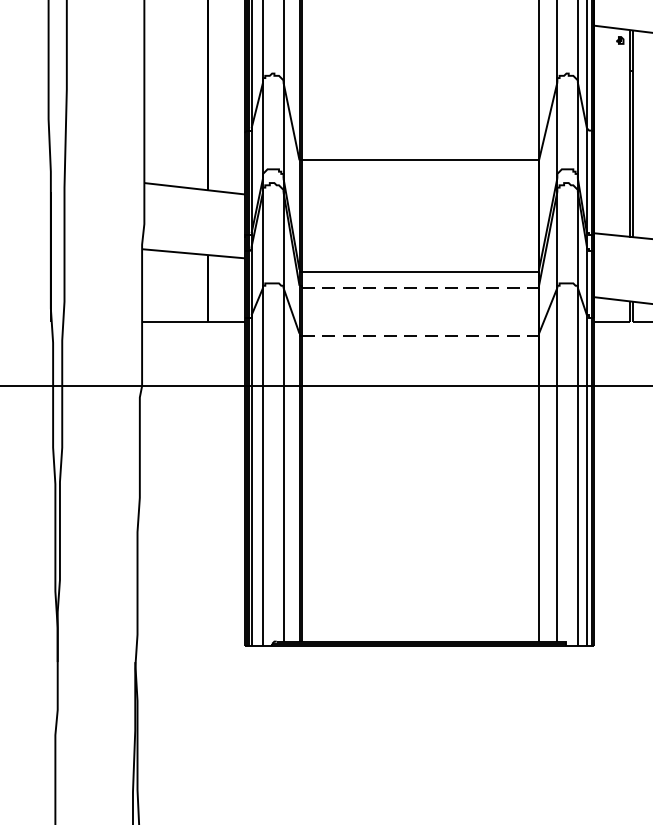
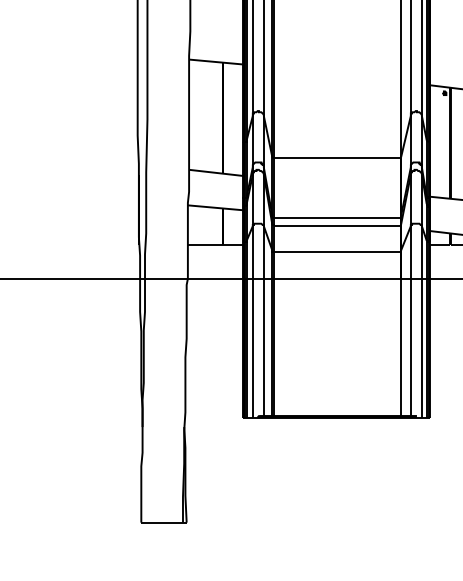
line: (420, 288) -> (337, 226), dashed -> solid
line: (420, 335) -> (337, 251), dashed -> solid

